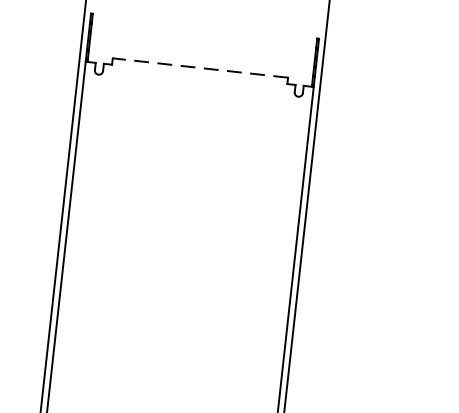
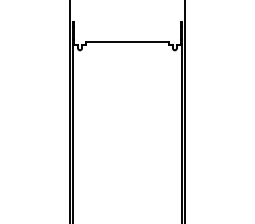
line: (200, 67) -> (127, 41), dashed -> solid

